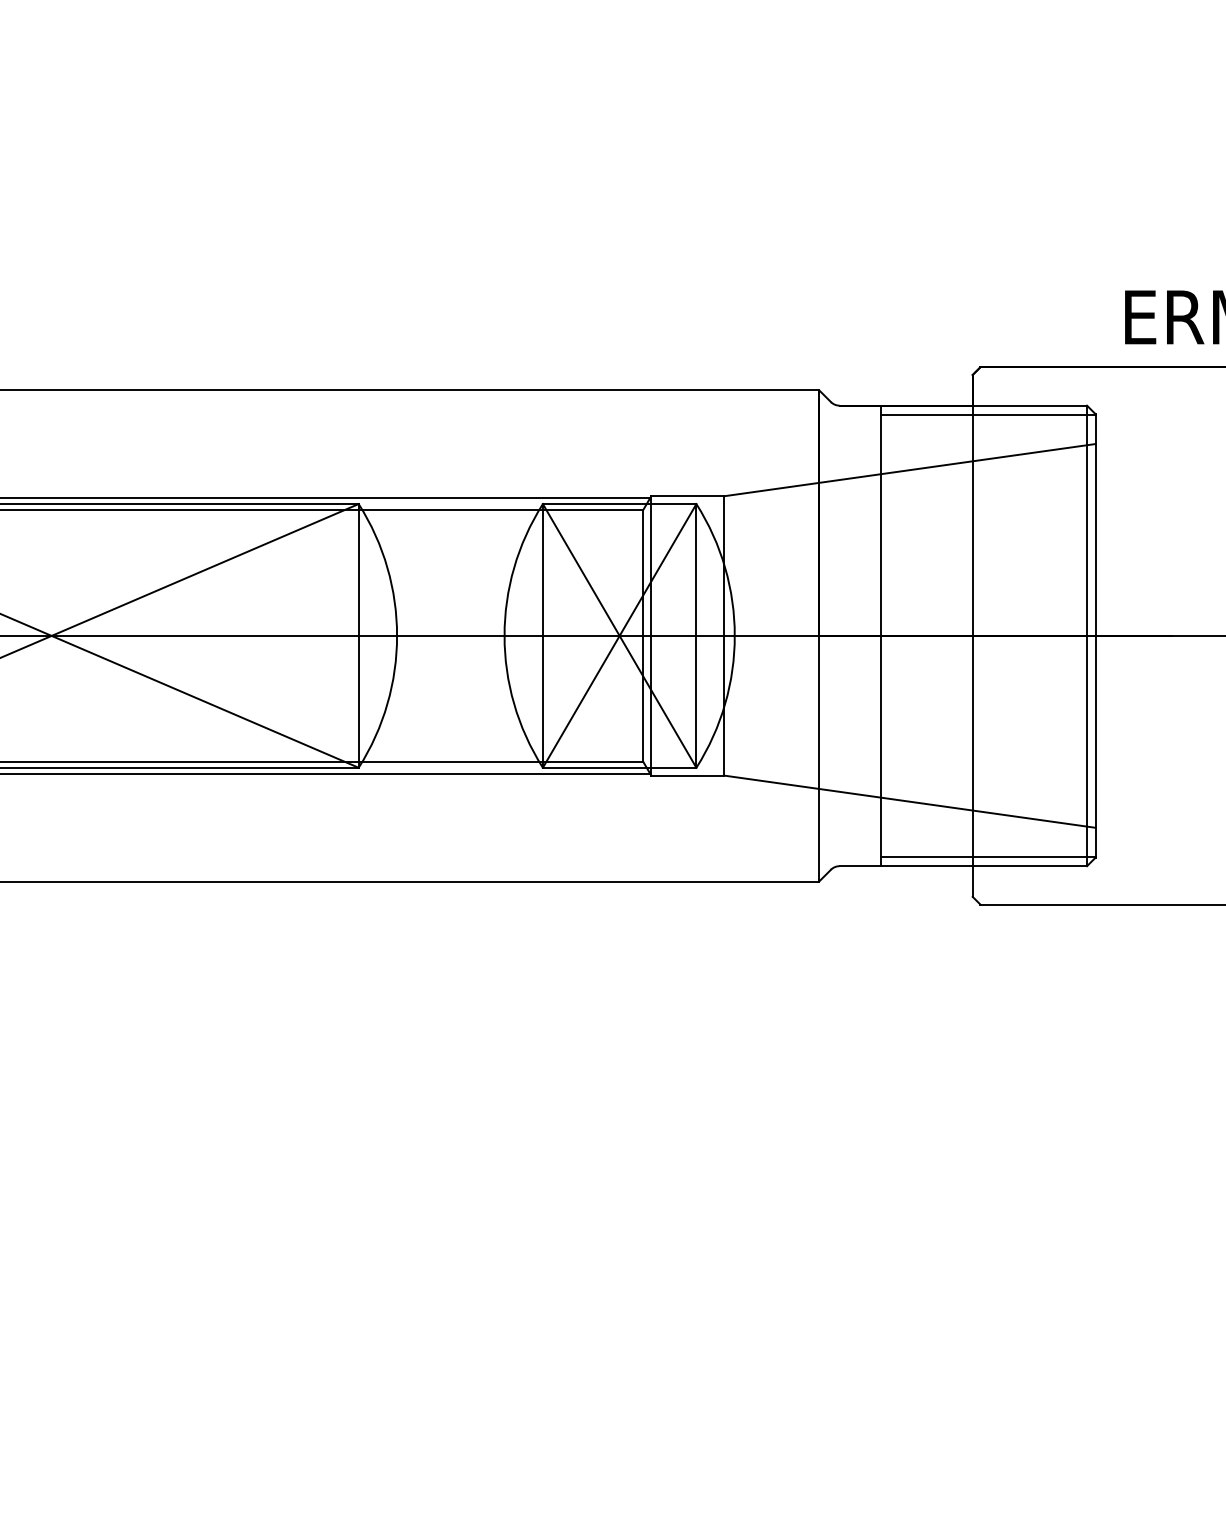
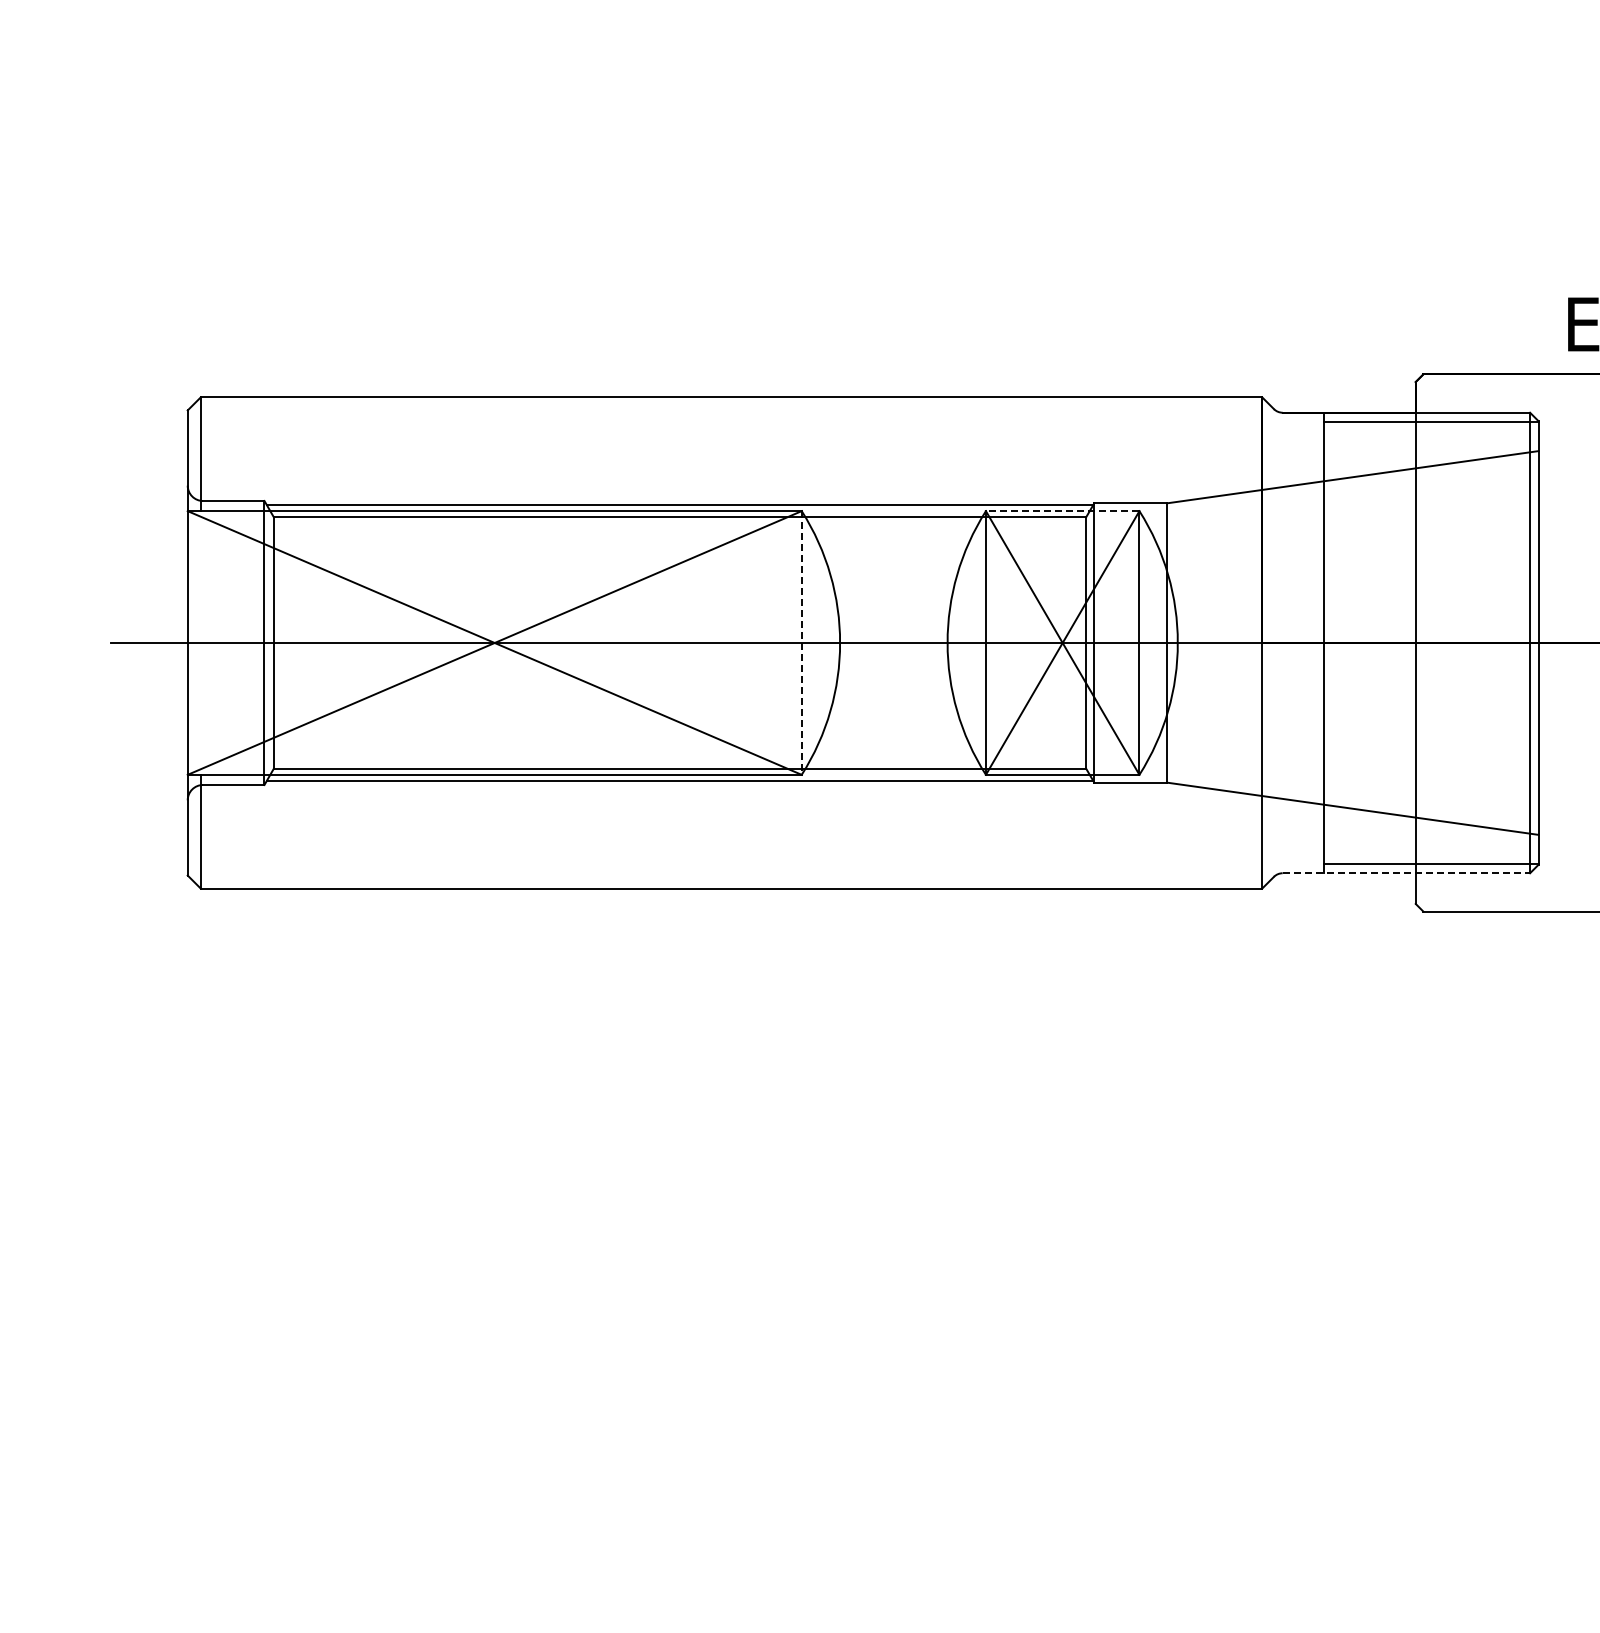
line: (619, 504) -> (1062, 511), solid -> dashed
line: (358, 636) -> (801, 643), solid -> dashed
line: (963, 866) -> (1406, 873), solid -> dashed

